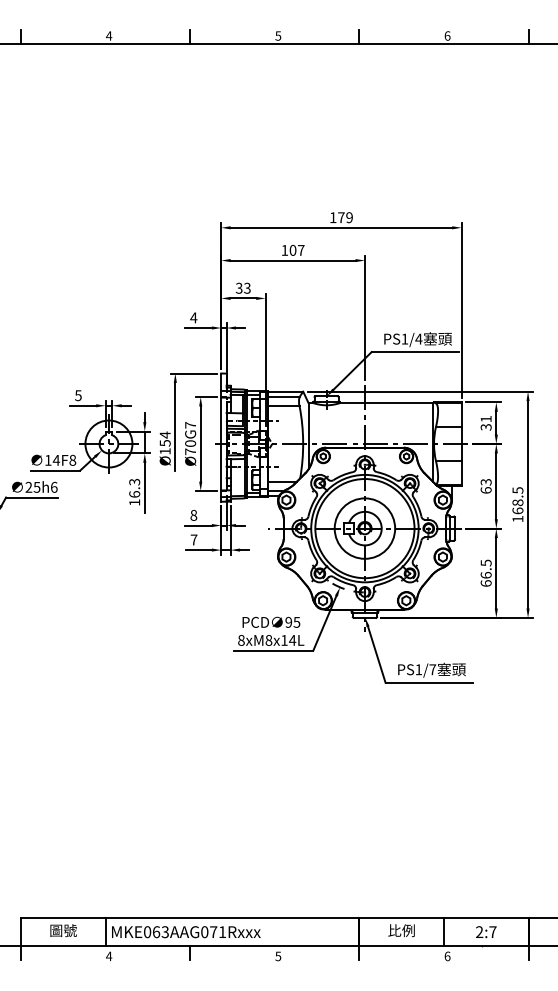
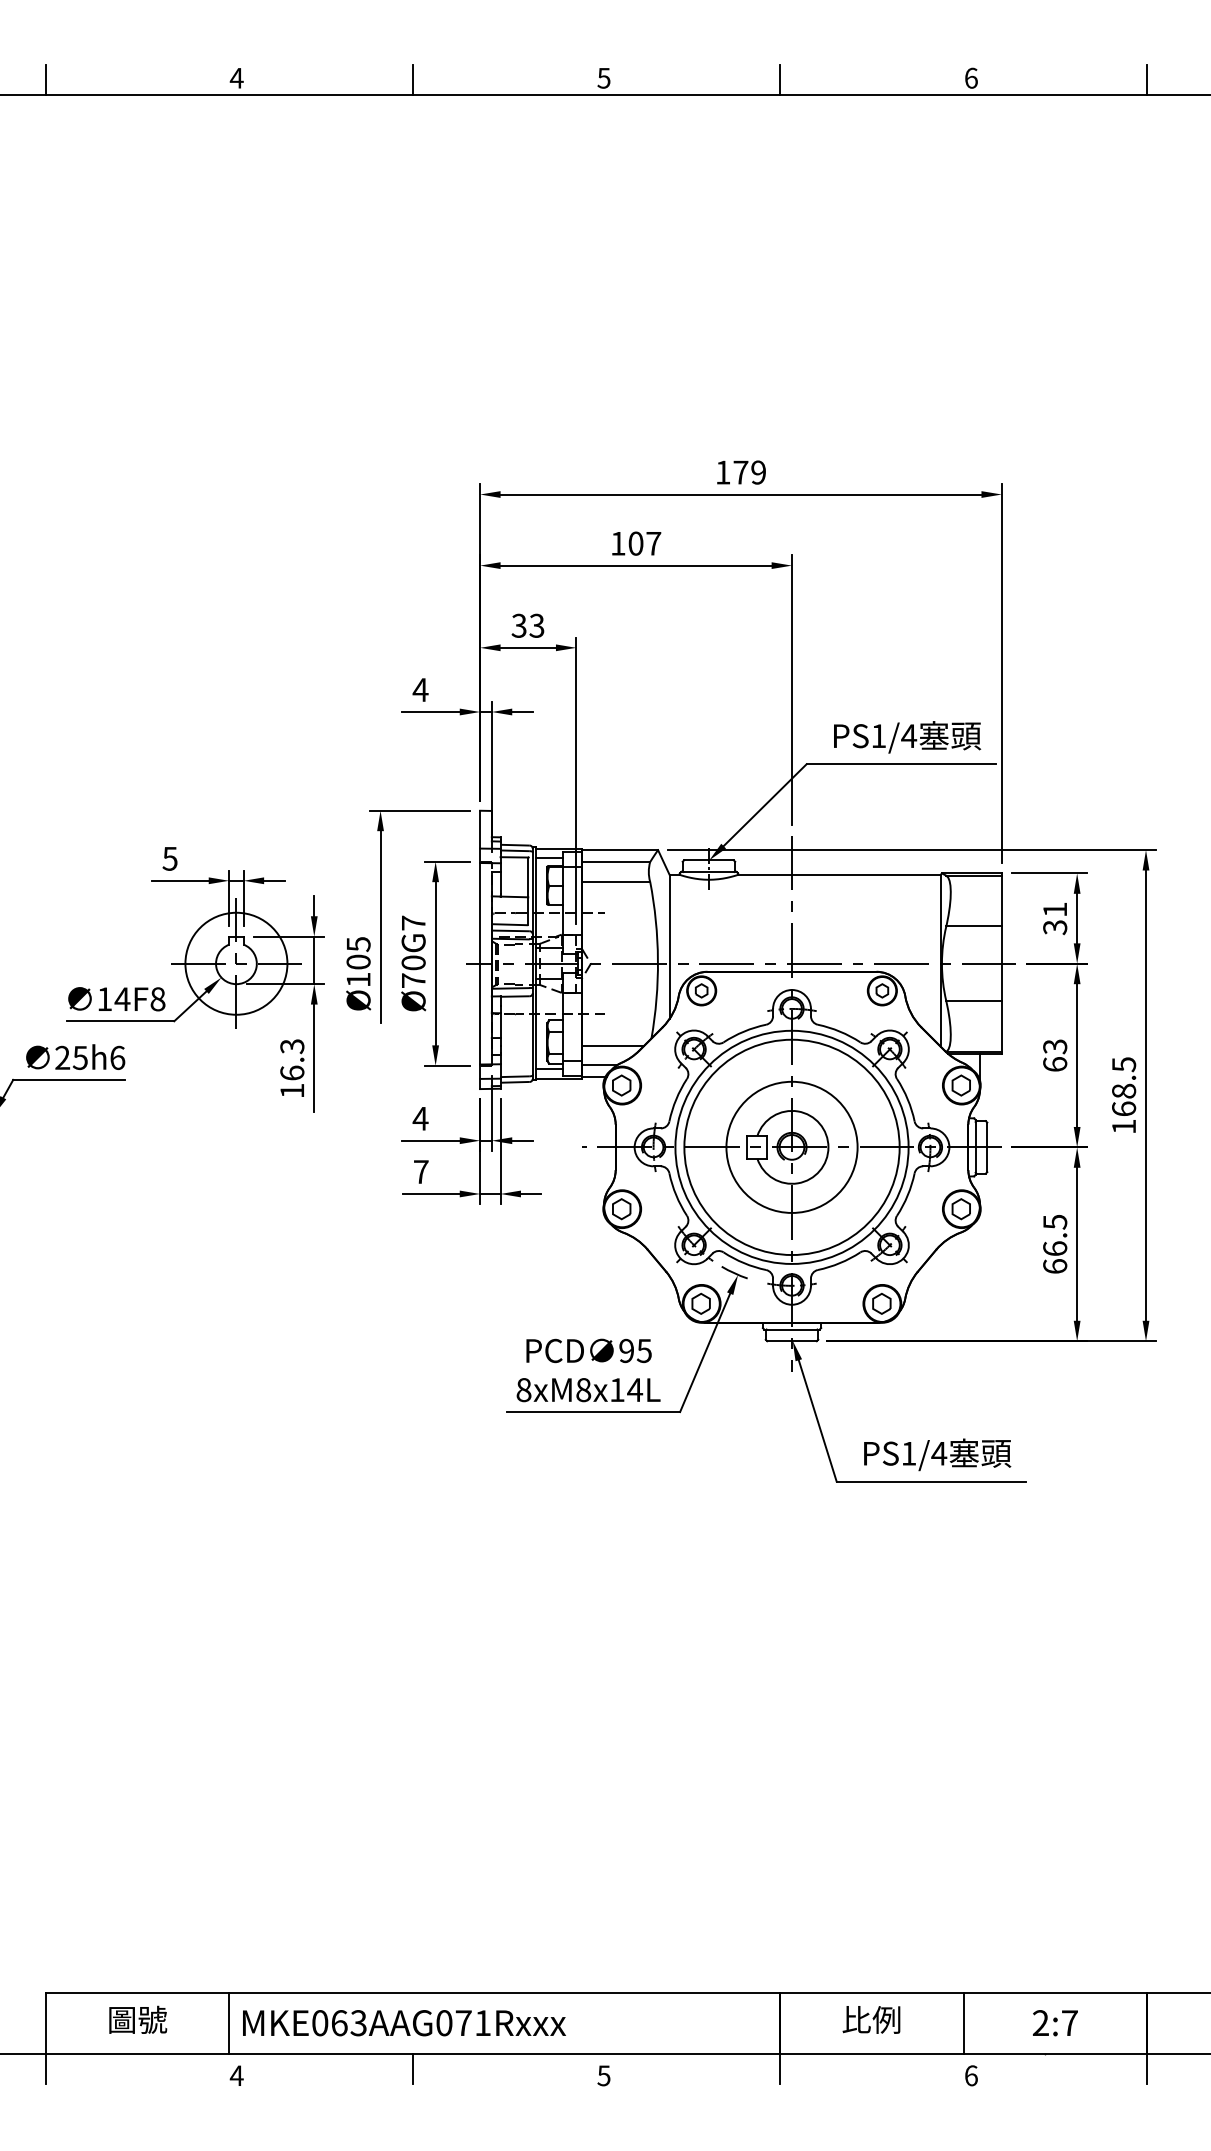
text: (164, 438) -> (357, 951), Ø154 -> Ø105
text: (193, 515) -> (419, 1118), 8 -> 4
text: (432, 669) -> (938, 1453), PS1/7 -> PS1/4

